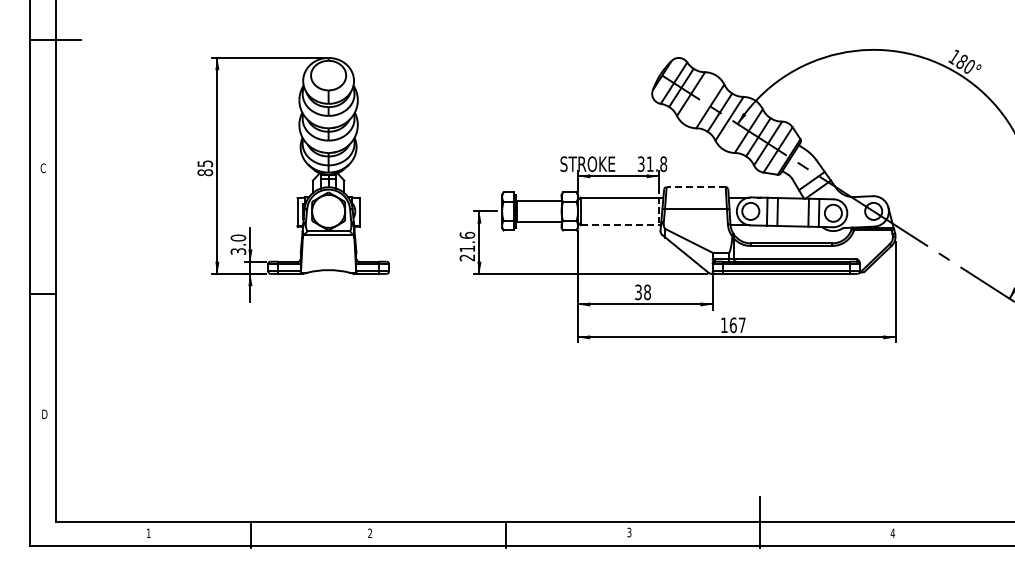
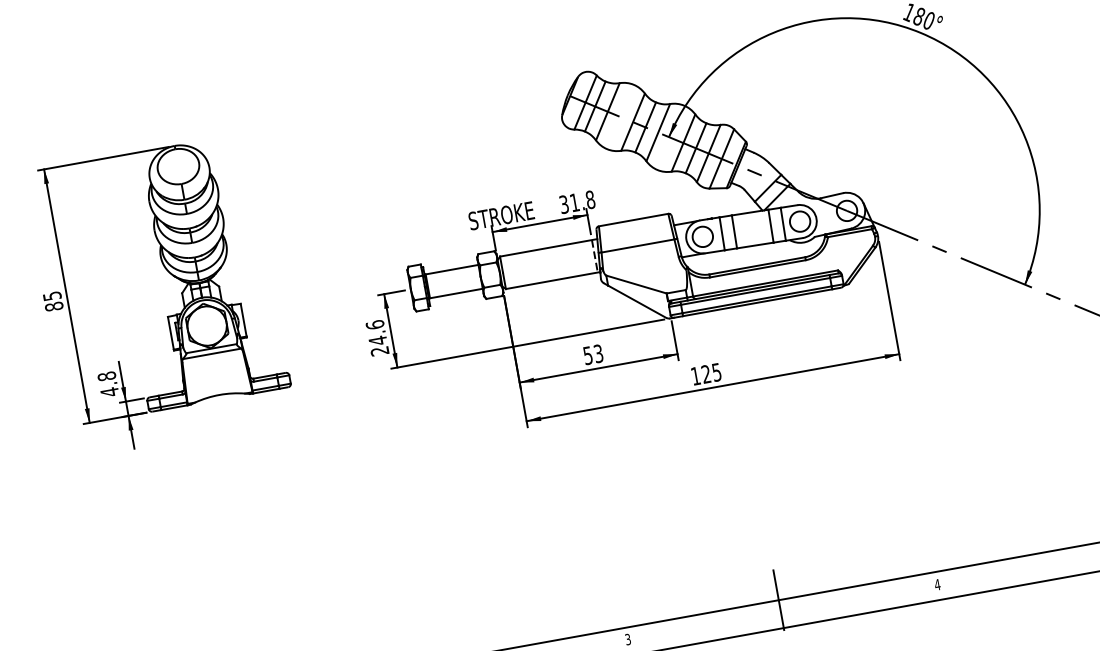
line: (696, 187) -> (633, 220), dashed -> solid
line: (621, 225) -> (553, 280), dashed -> solid
text: (238, 244) -> (108, 383), 3.0 -> 4.8
text: (466, 248) -> (376, 340), 21.6 -> 24.6
text: (642, 292) -> (592, 354), 38 -> 53
text: (737, 325) -> (711, 373), 167 -> 125

